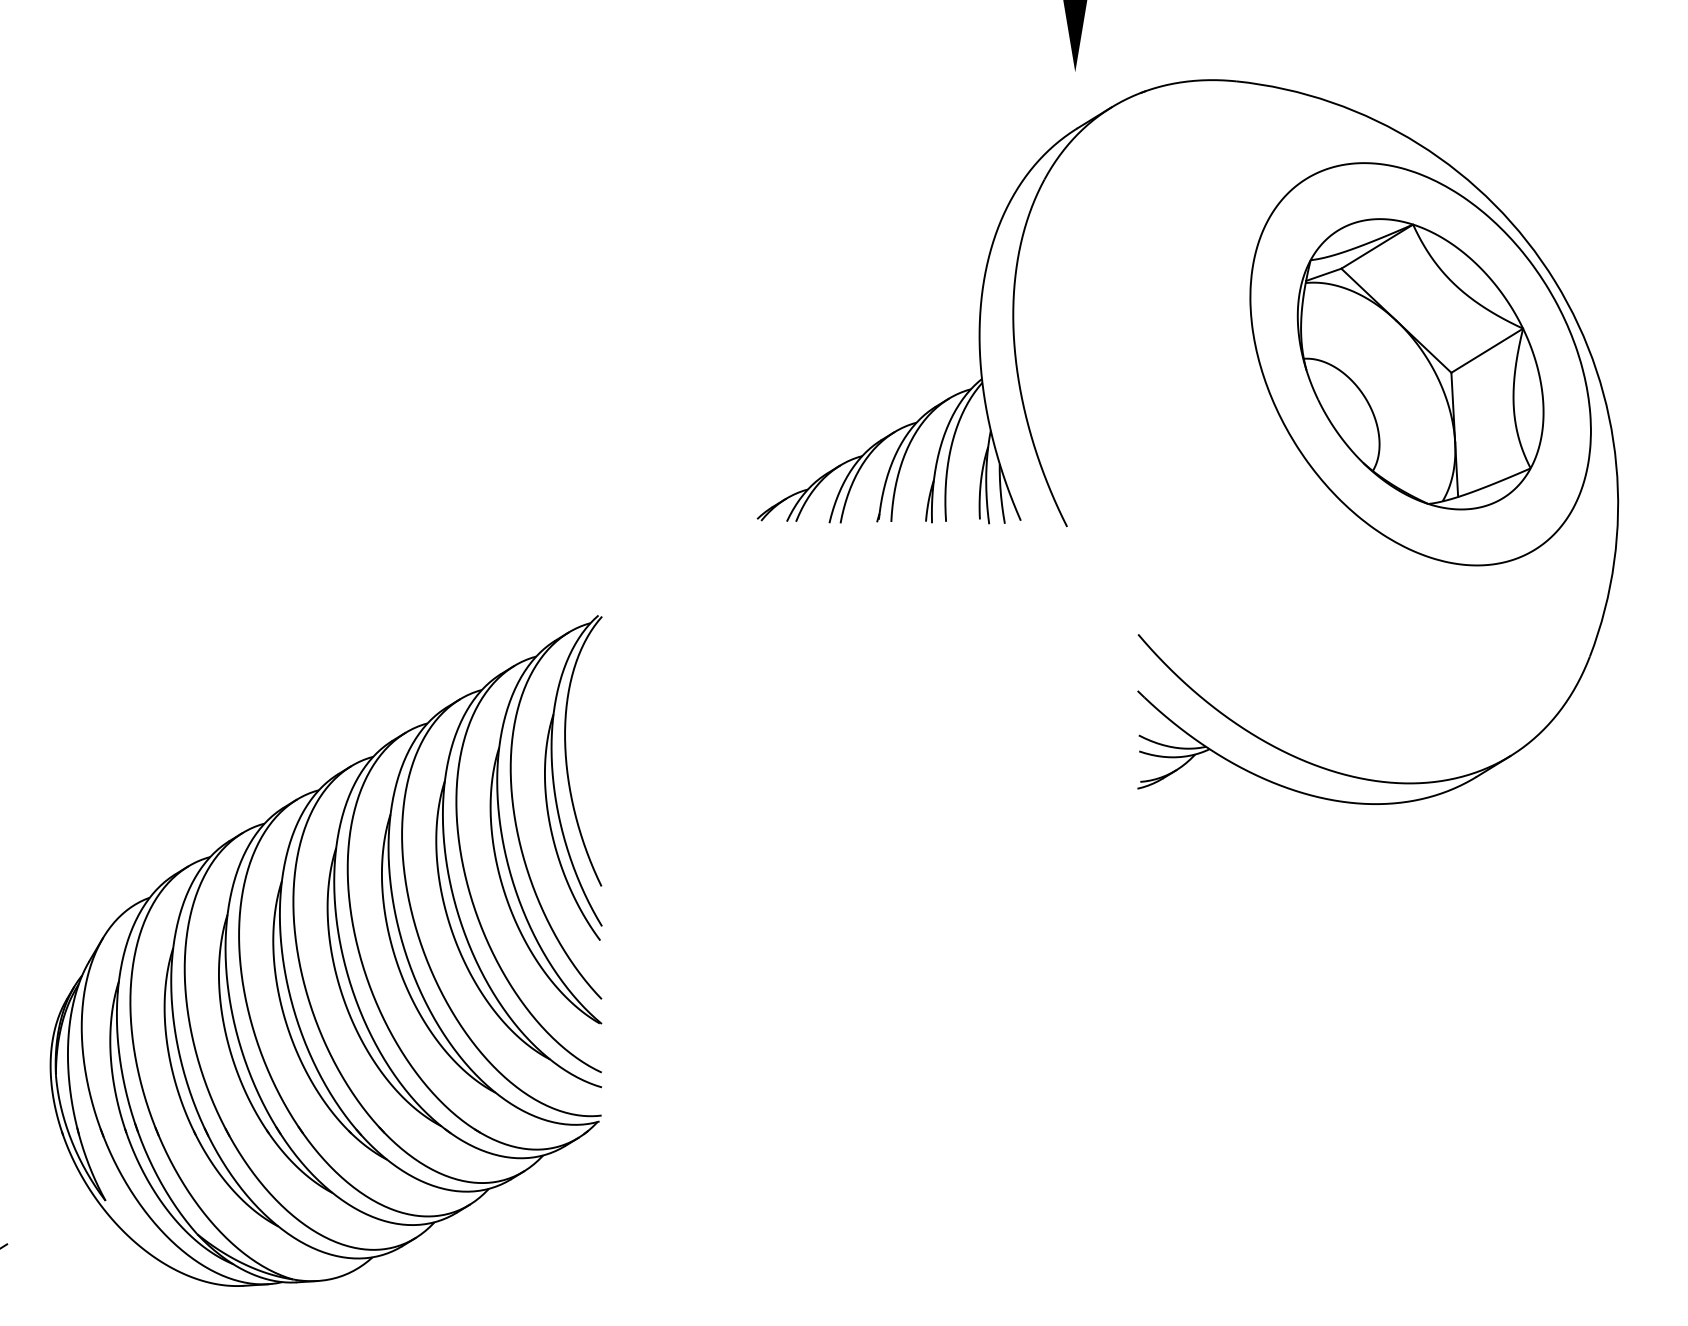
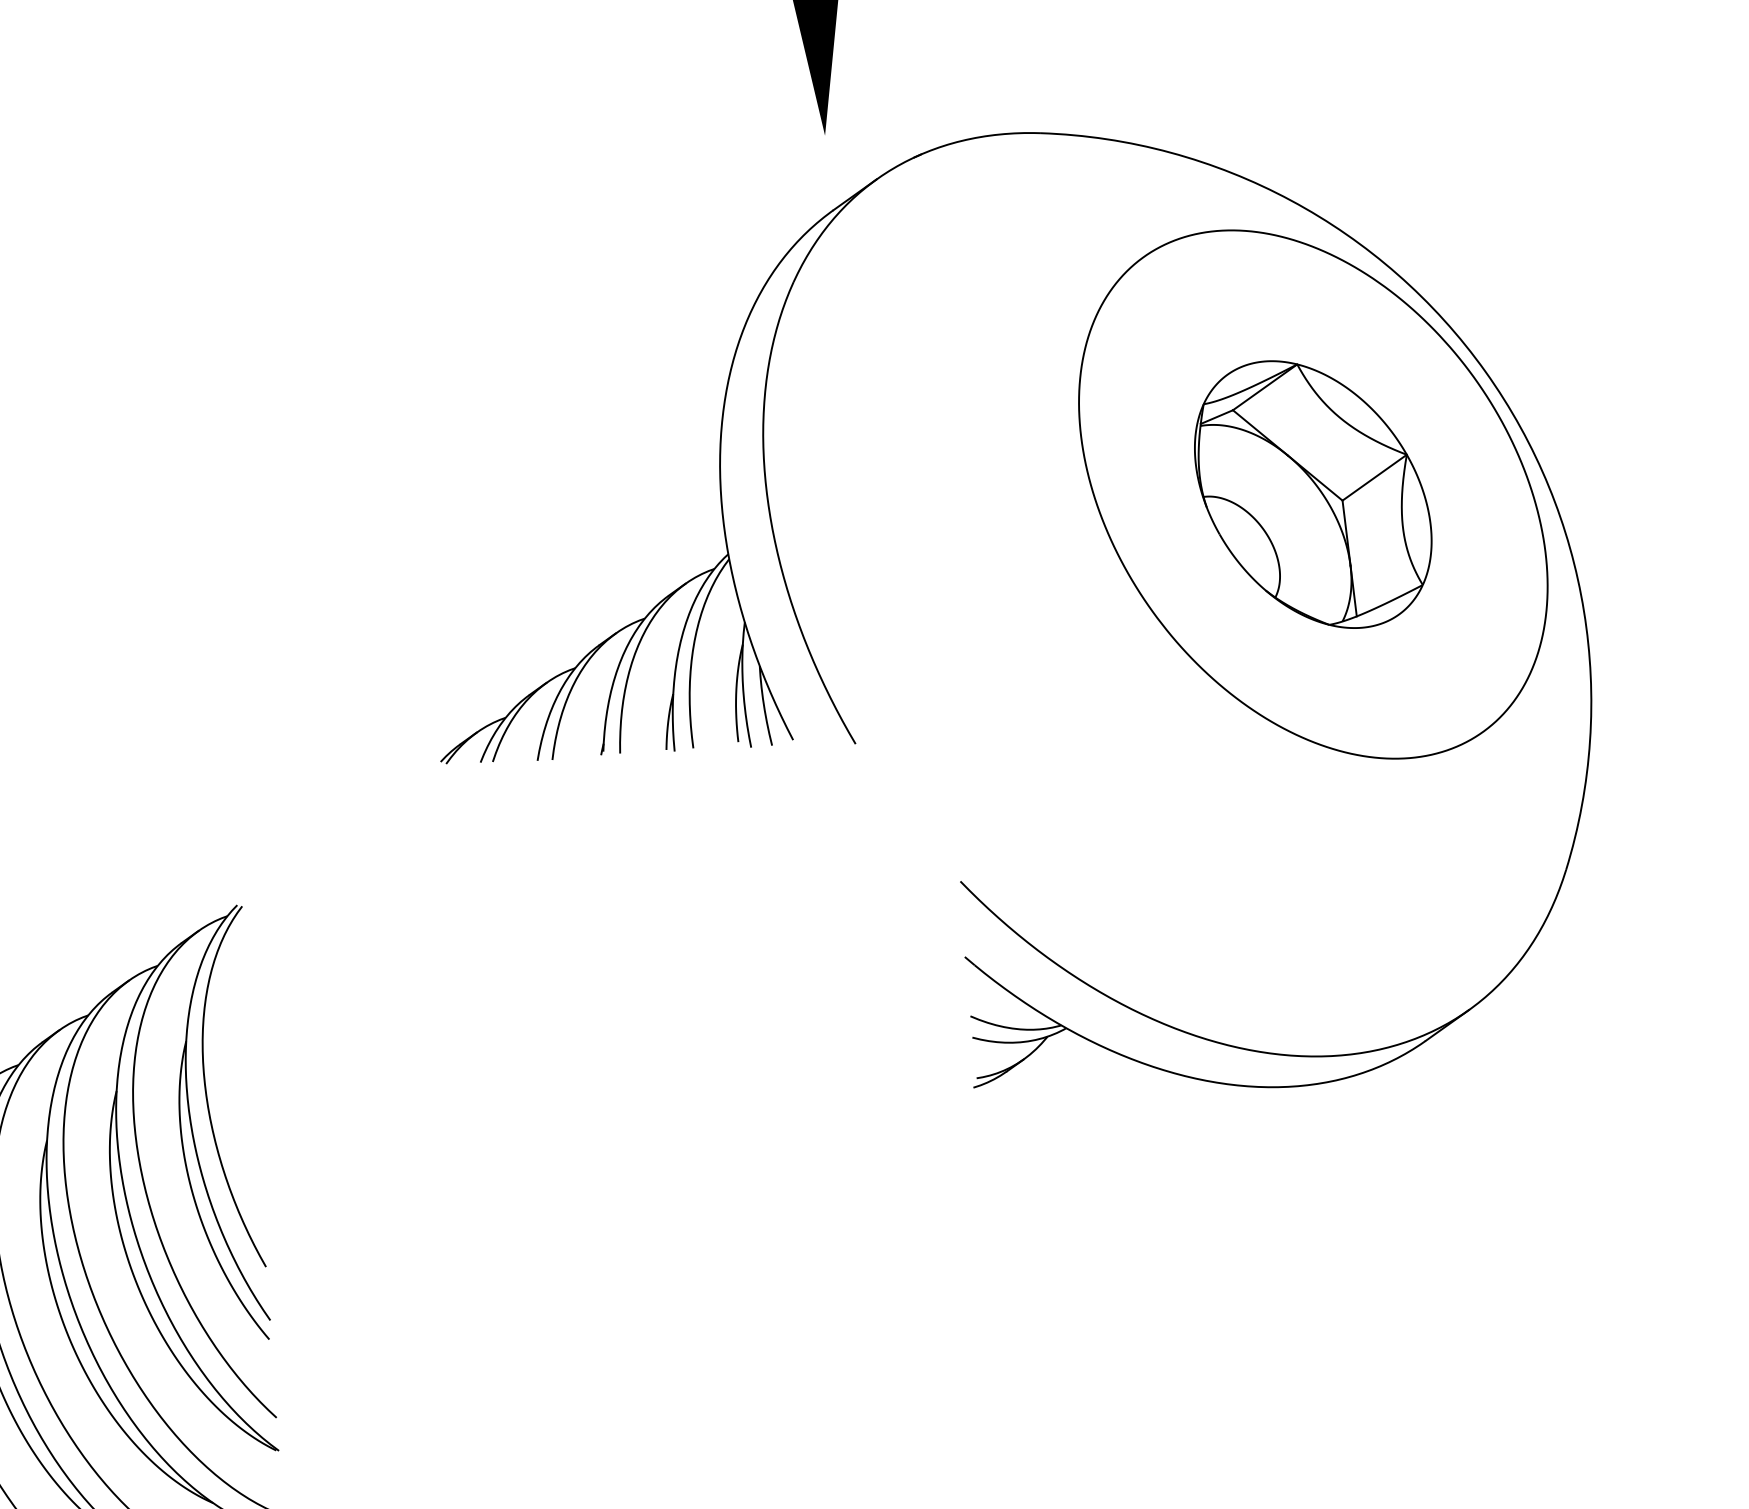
part: (1420, 364) -> (1313, 494), size x0.7

